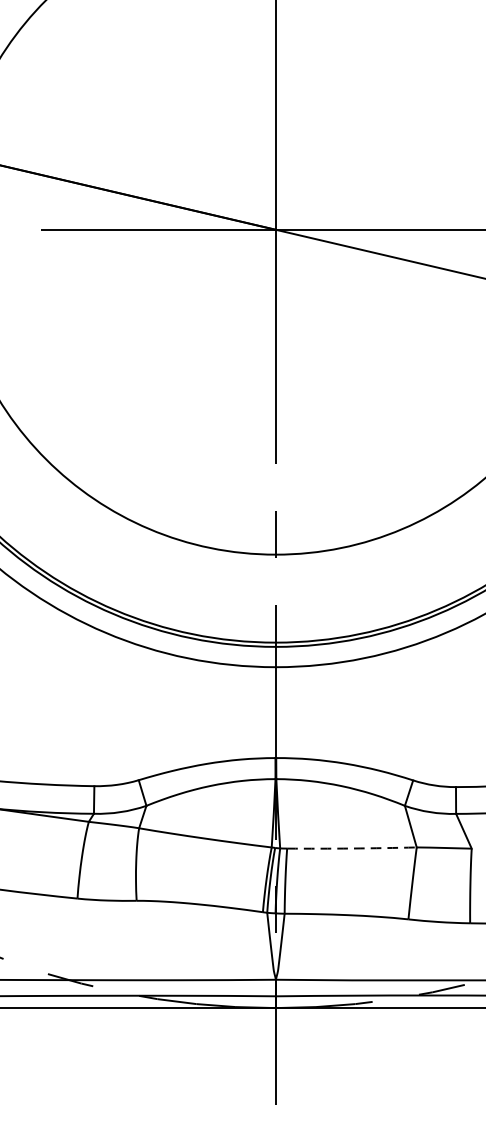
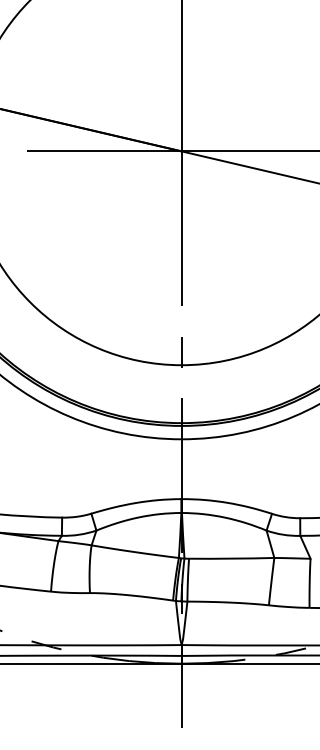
arc: (351, 848) -> (231, 558), dashed -> solid

